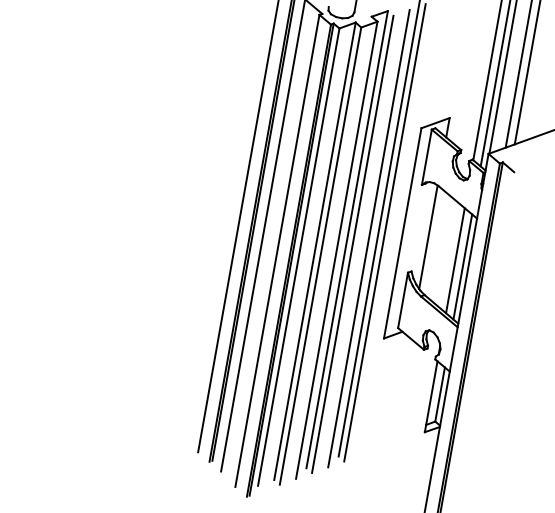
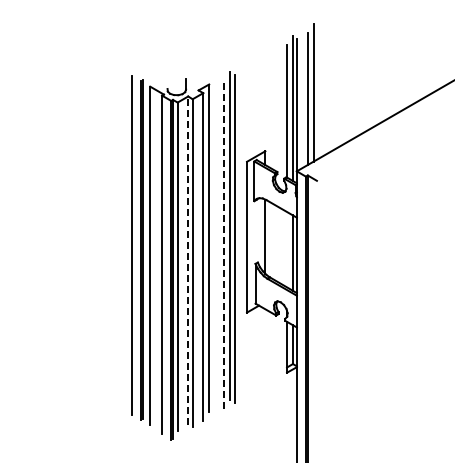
line: (369, 237) -> (224, 244), solid -> dashed
line: (352, 244) -> (213, 251), removed
line: (315, 251) -> (188, 260), solid -> dashed
line: (456, 260) -> (287, 249), removed

